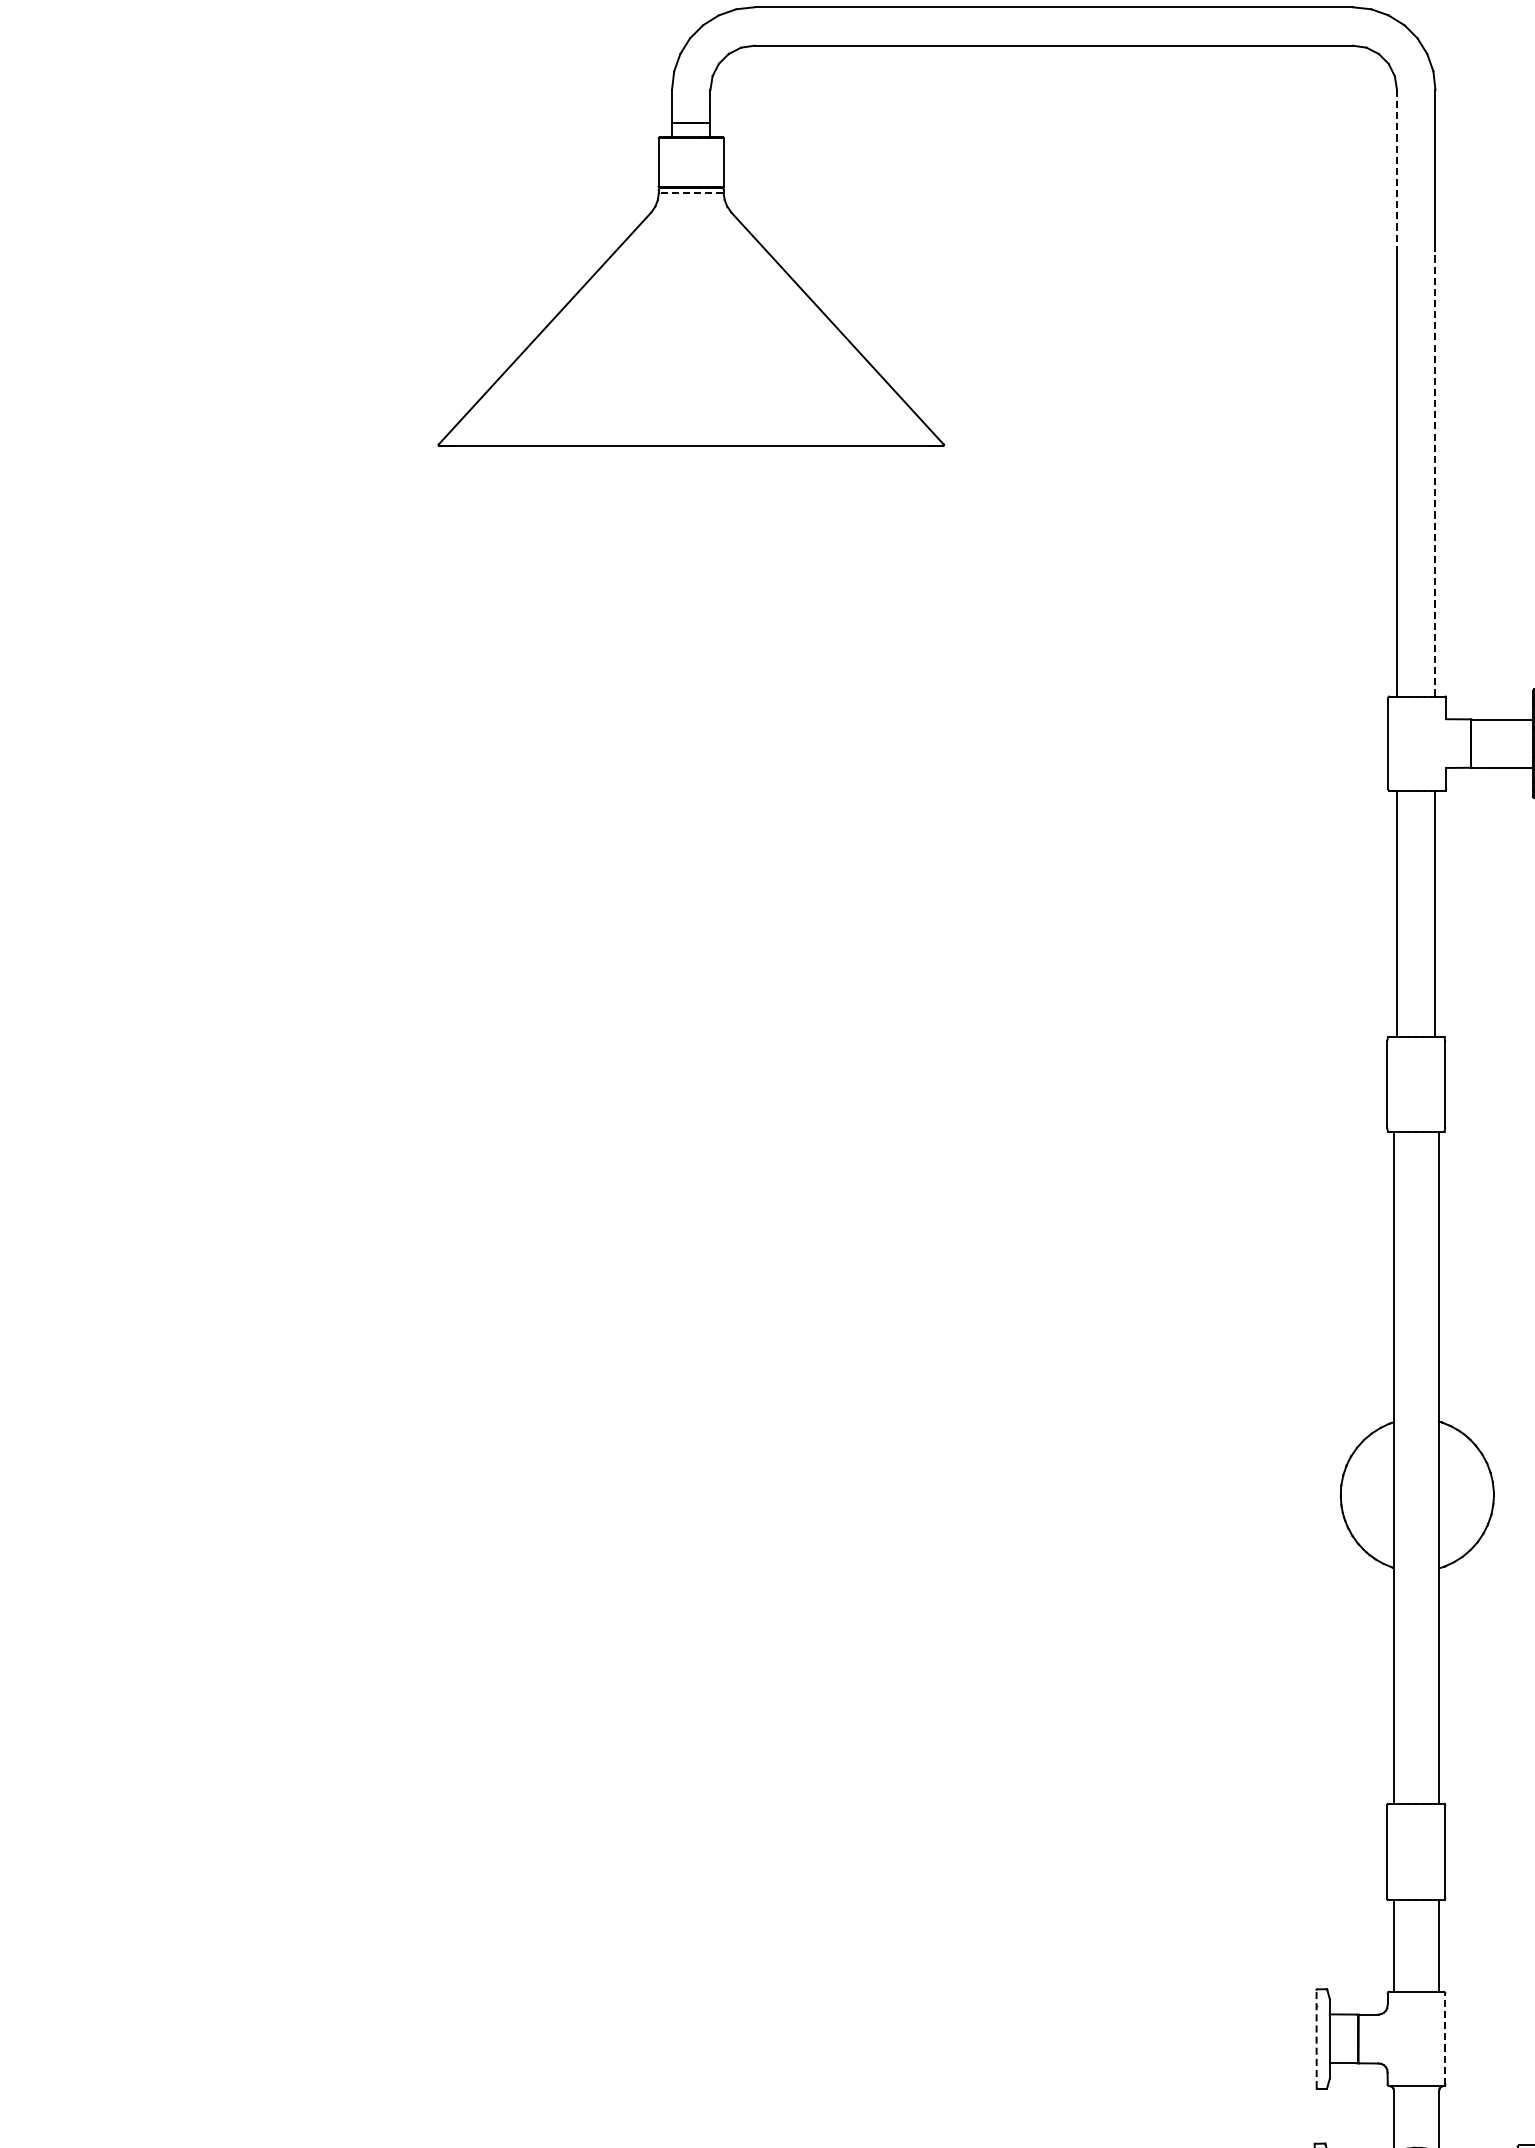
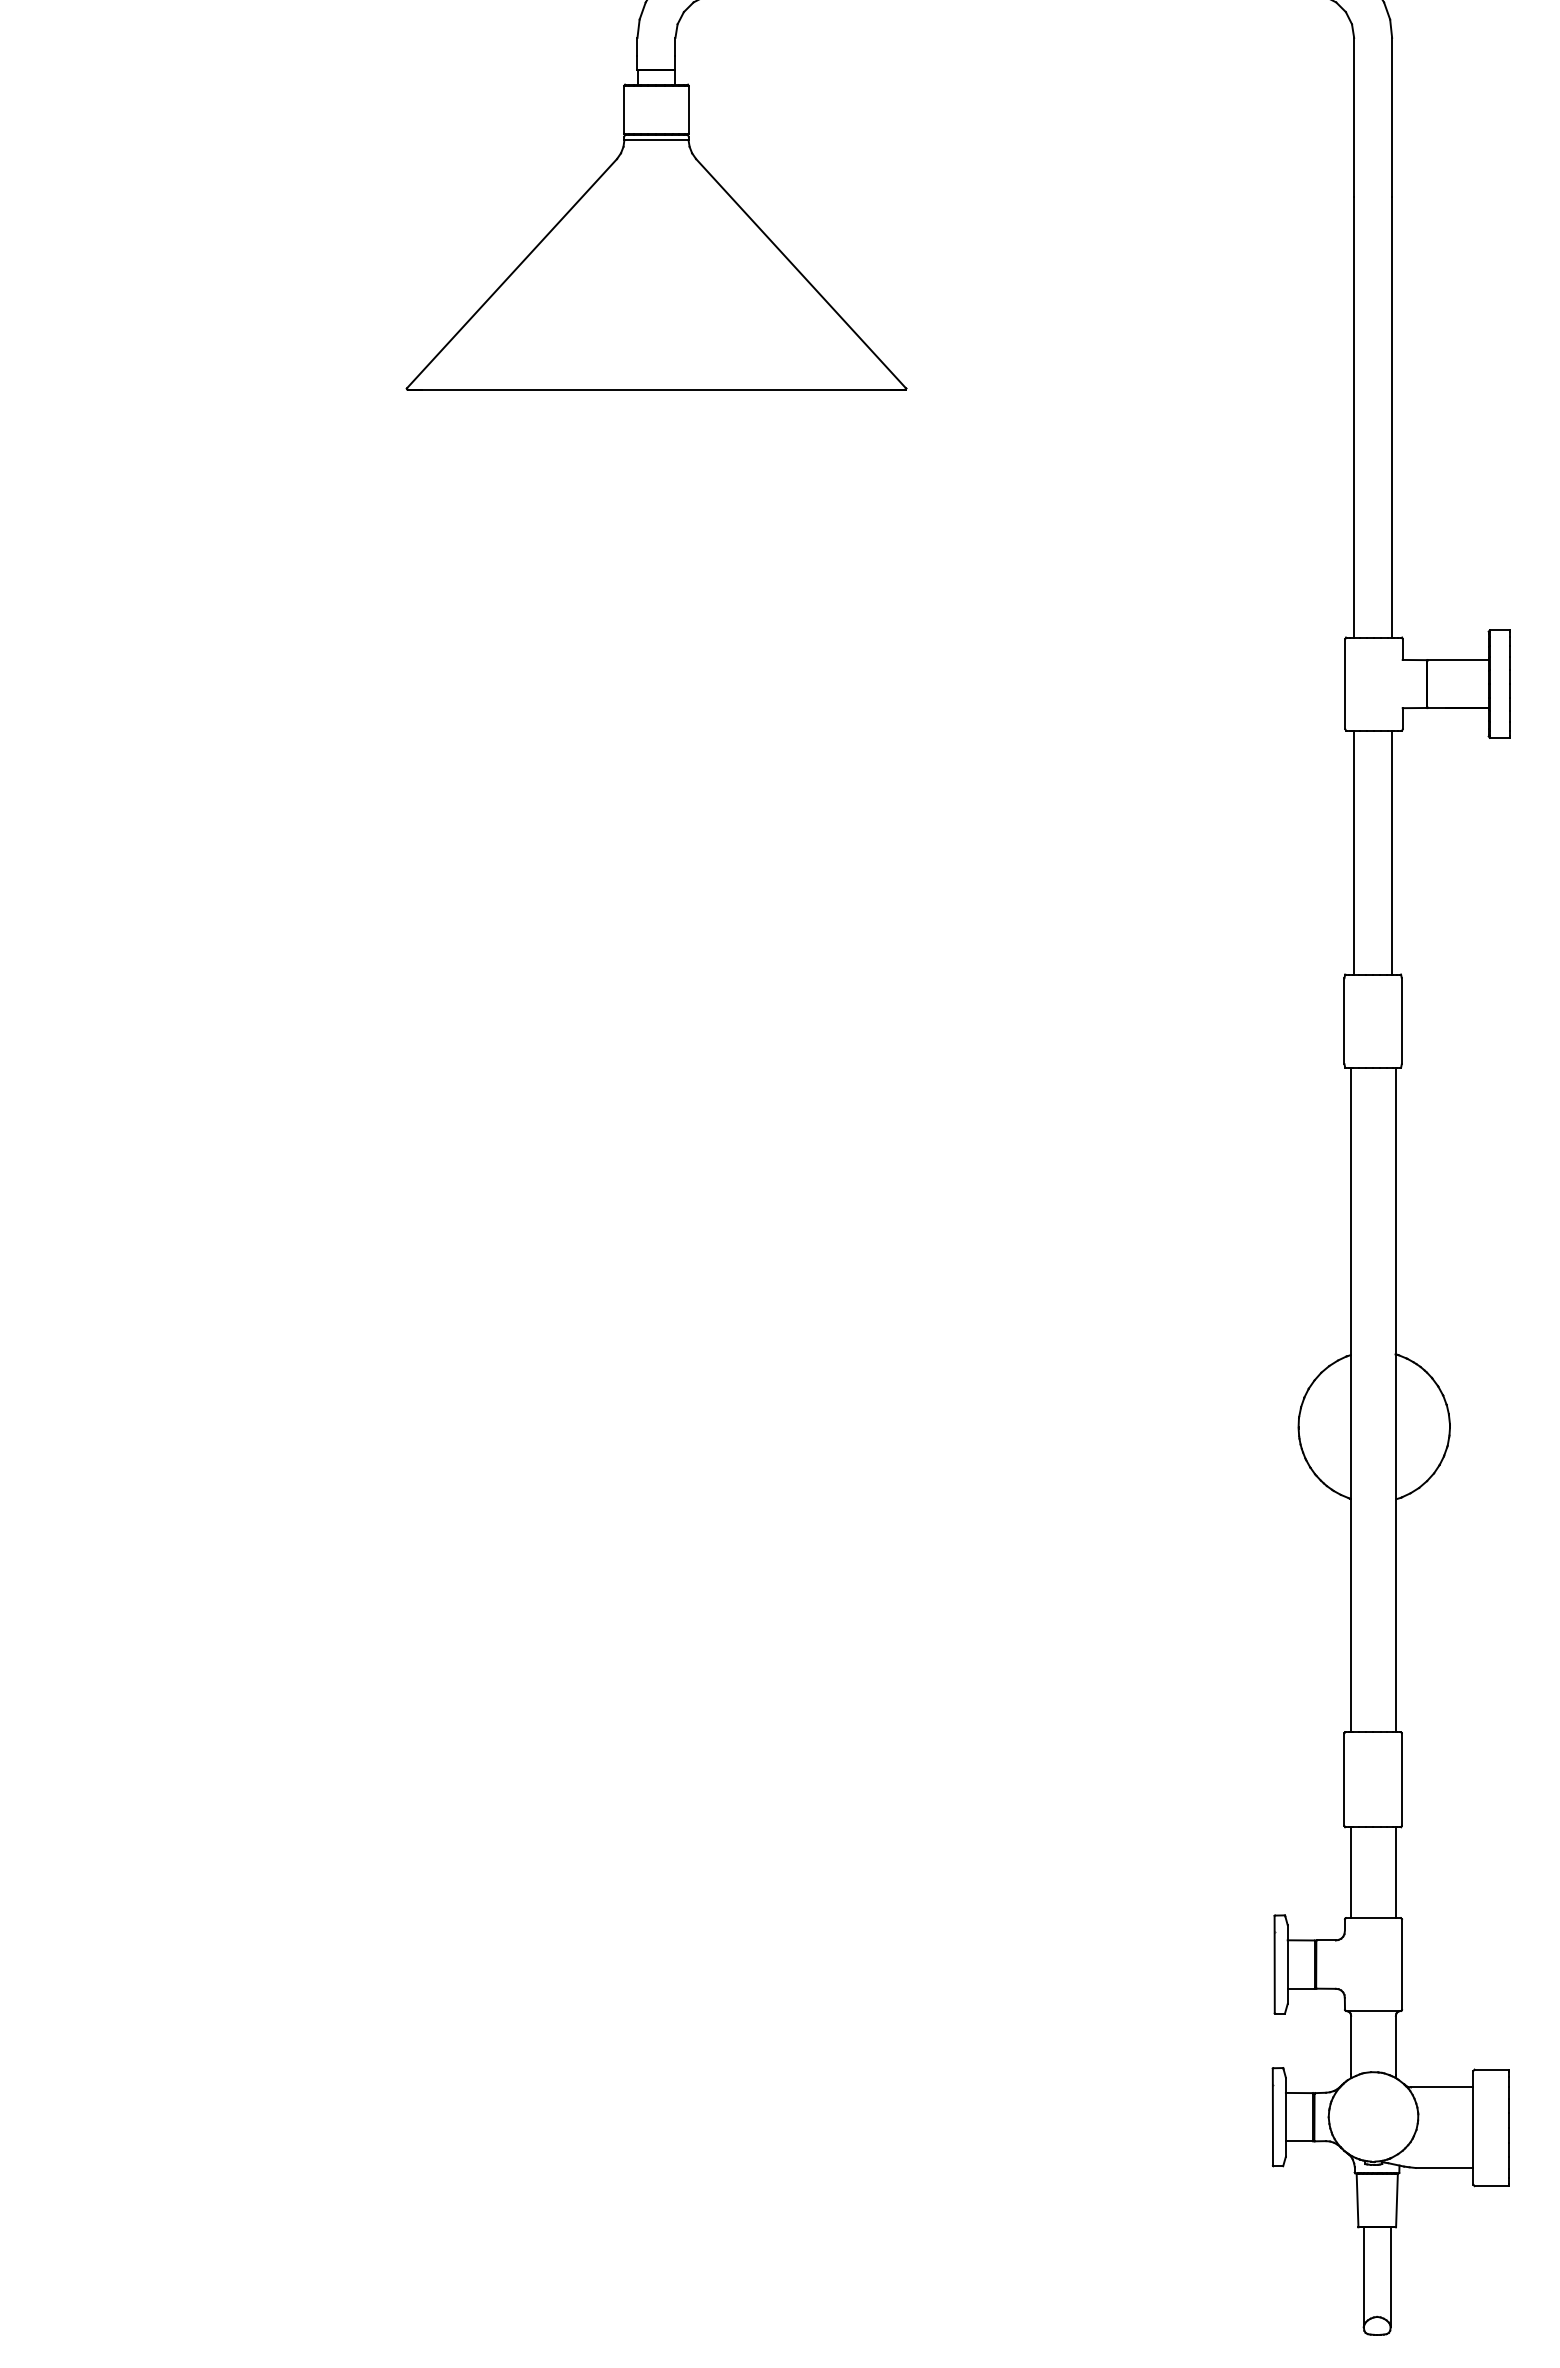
line: (1397, 170) -> (1354, 117), dashed -> solid
line: (691, 193) -> (656, 140), dashed -> solid
line: (1435, 472) -> (1392, 416), dashed -> solid
line: (1316, 2038) -> (1274, 1964), dashed -> solid
line: (1444, 2038) -> (1401, 1964), dashed -> solid

